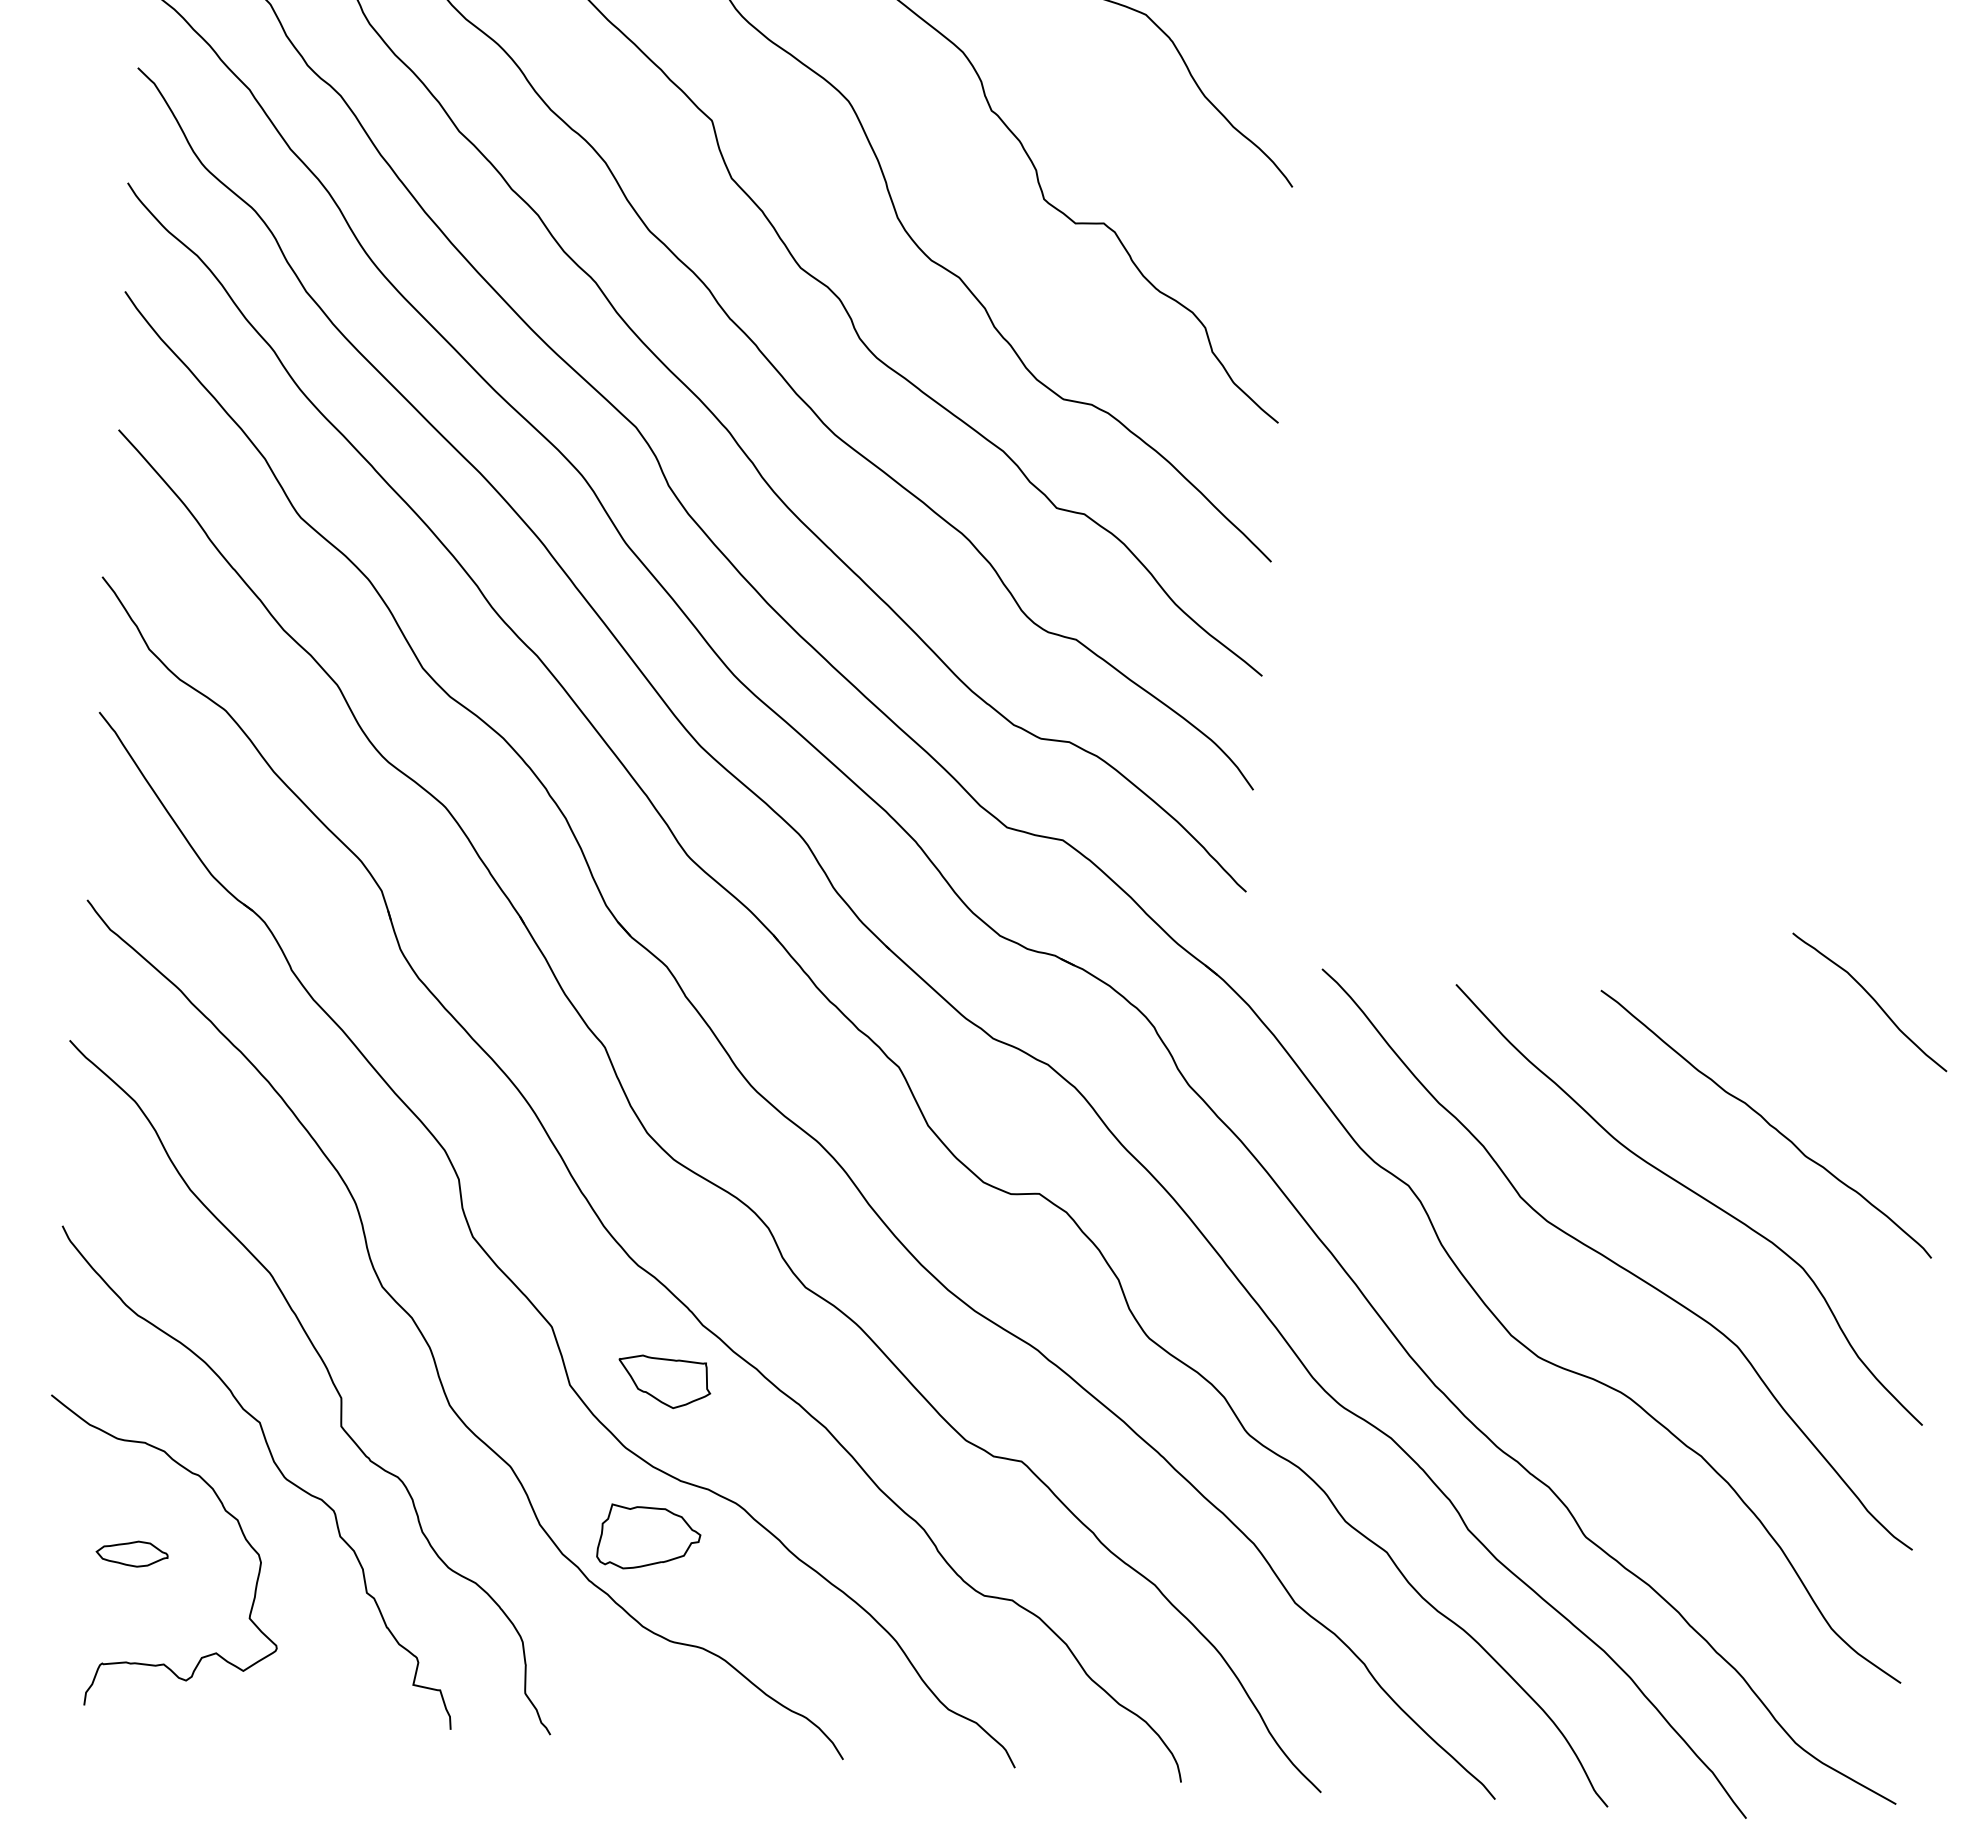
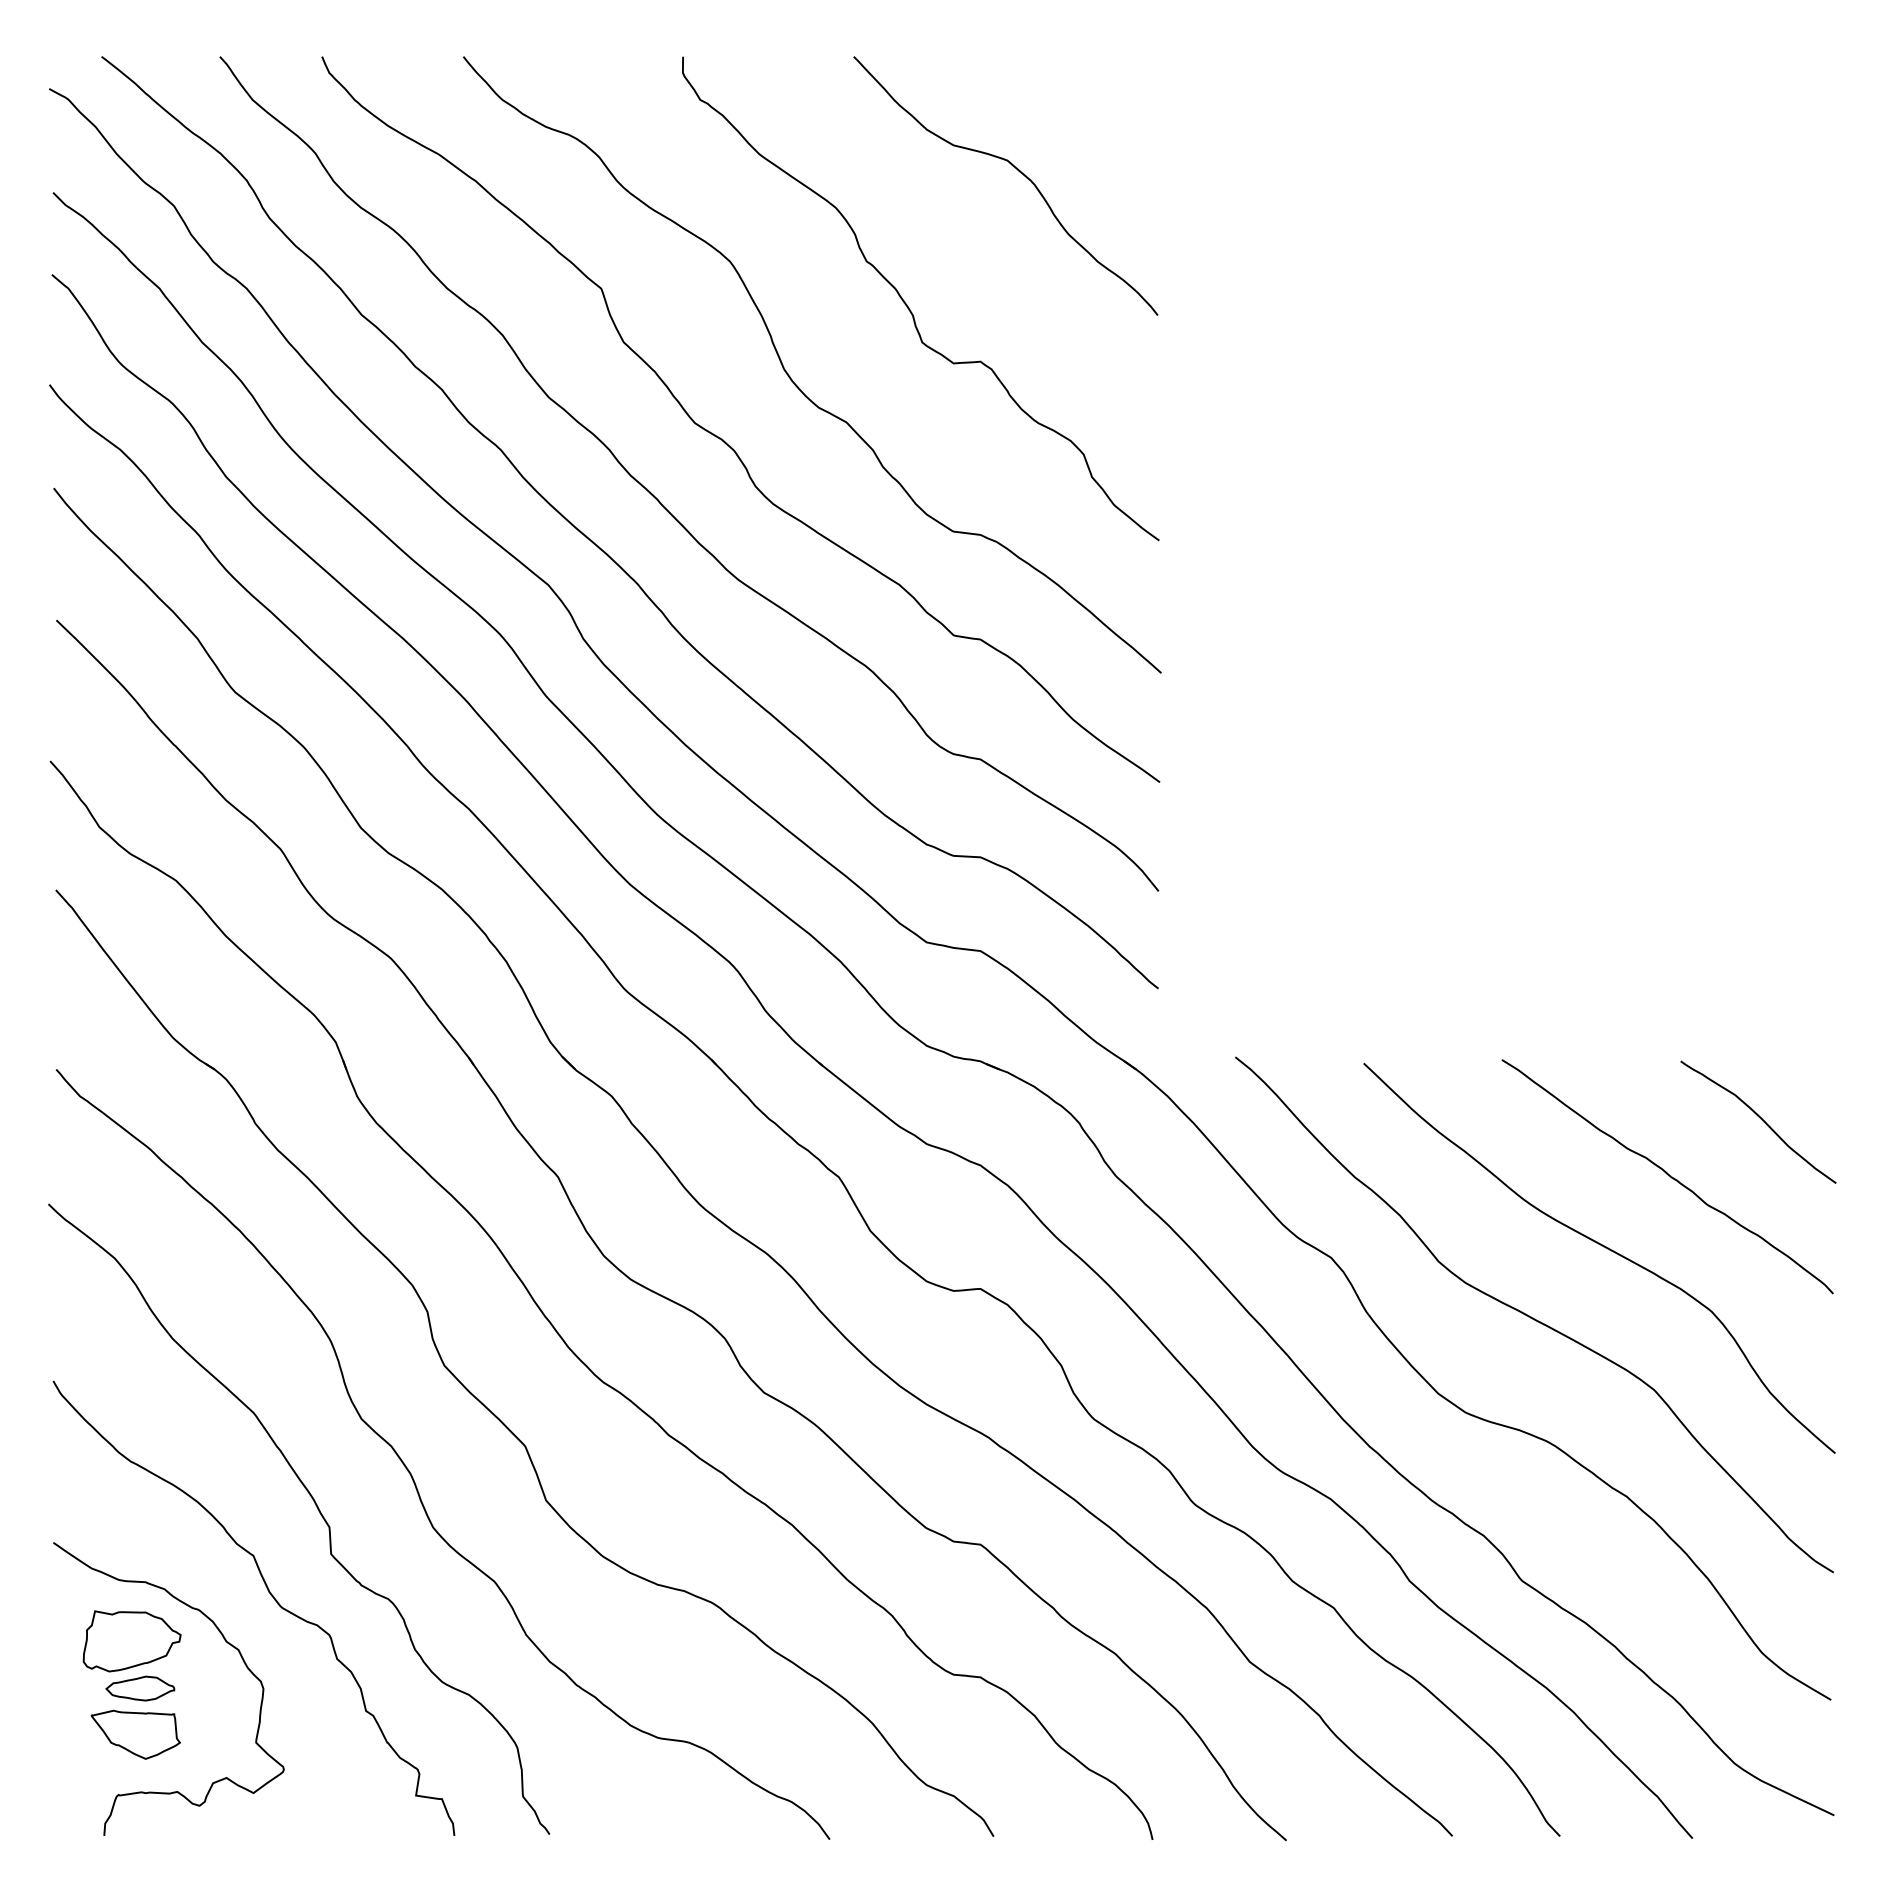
curve: (1871, 998) -> (1759, 1118), moved
part: (664, 1381) -> (135, 1734), moved
part: (648, 1538) -> (131, 1641), moved

